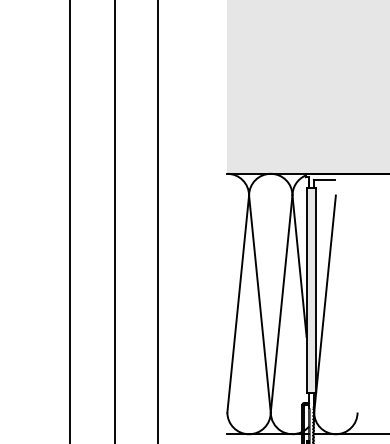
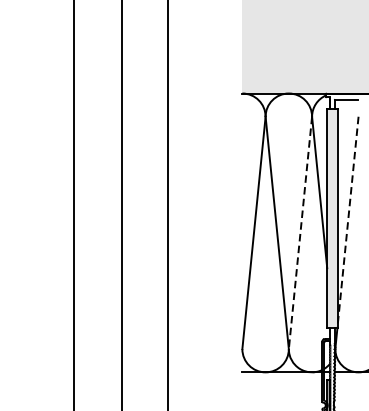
line: (326, 294) -> (348, 222), solid -> dashed
line: (281, 304) -> (300, 233), solid -> dashed

